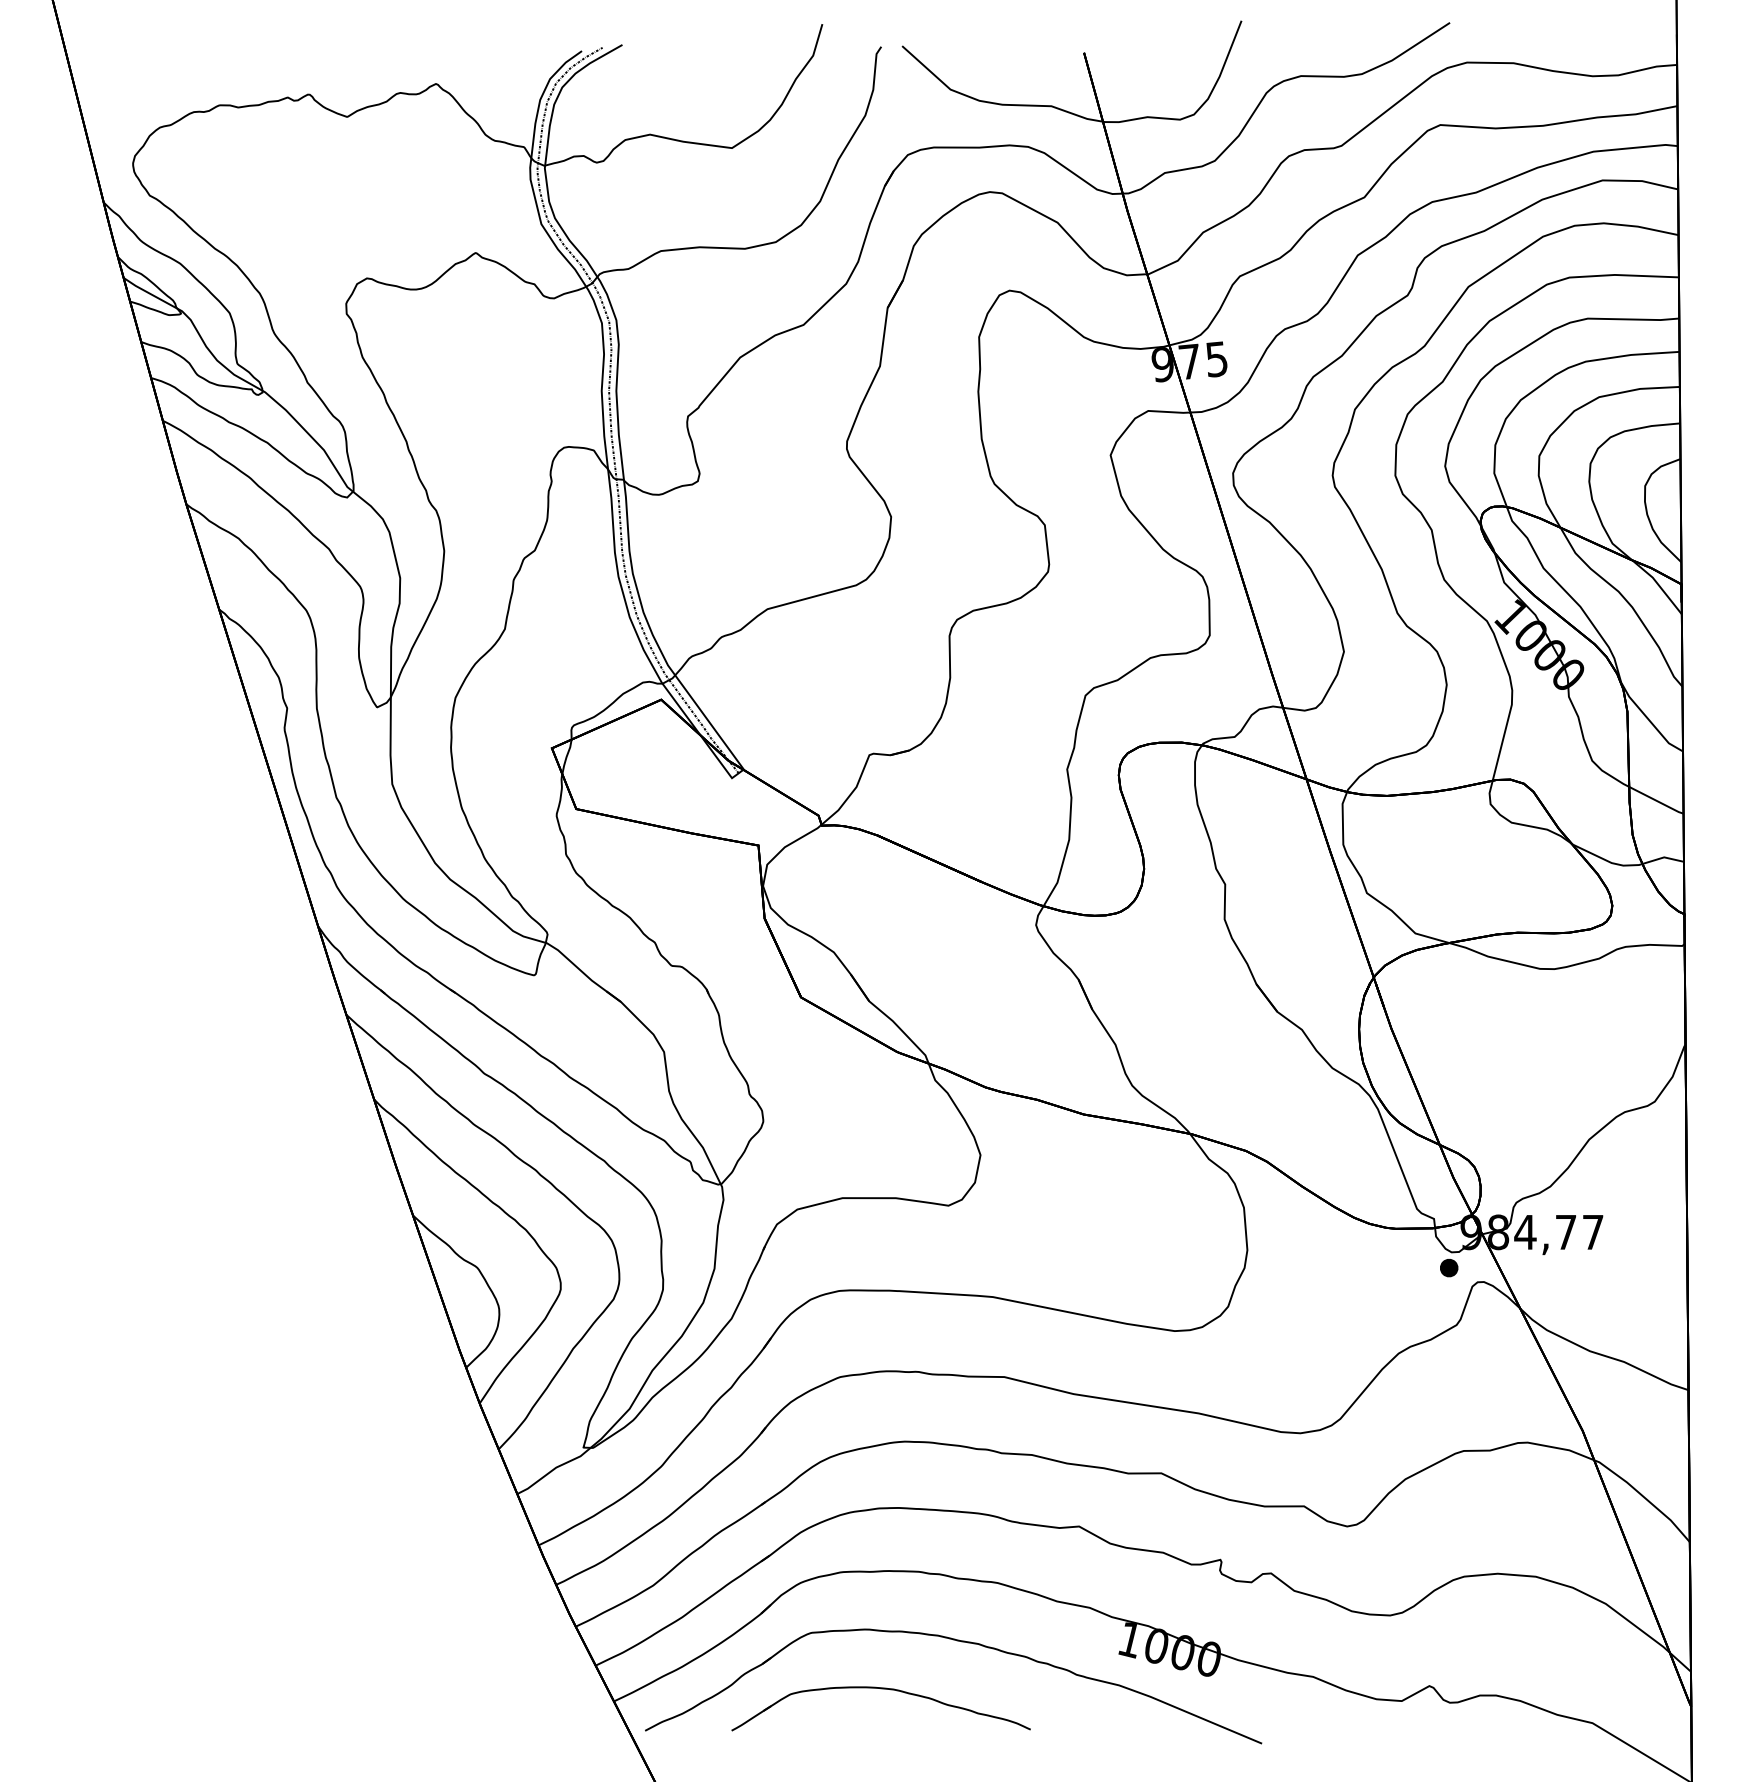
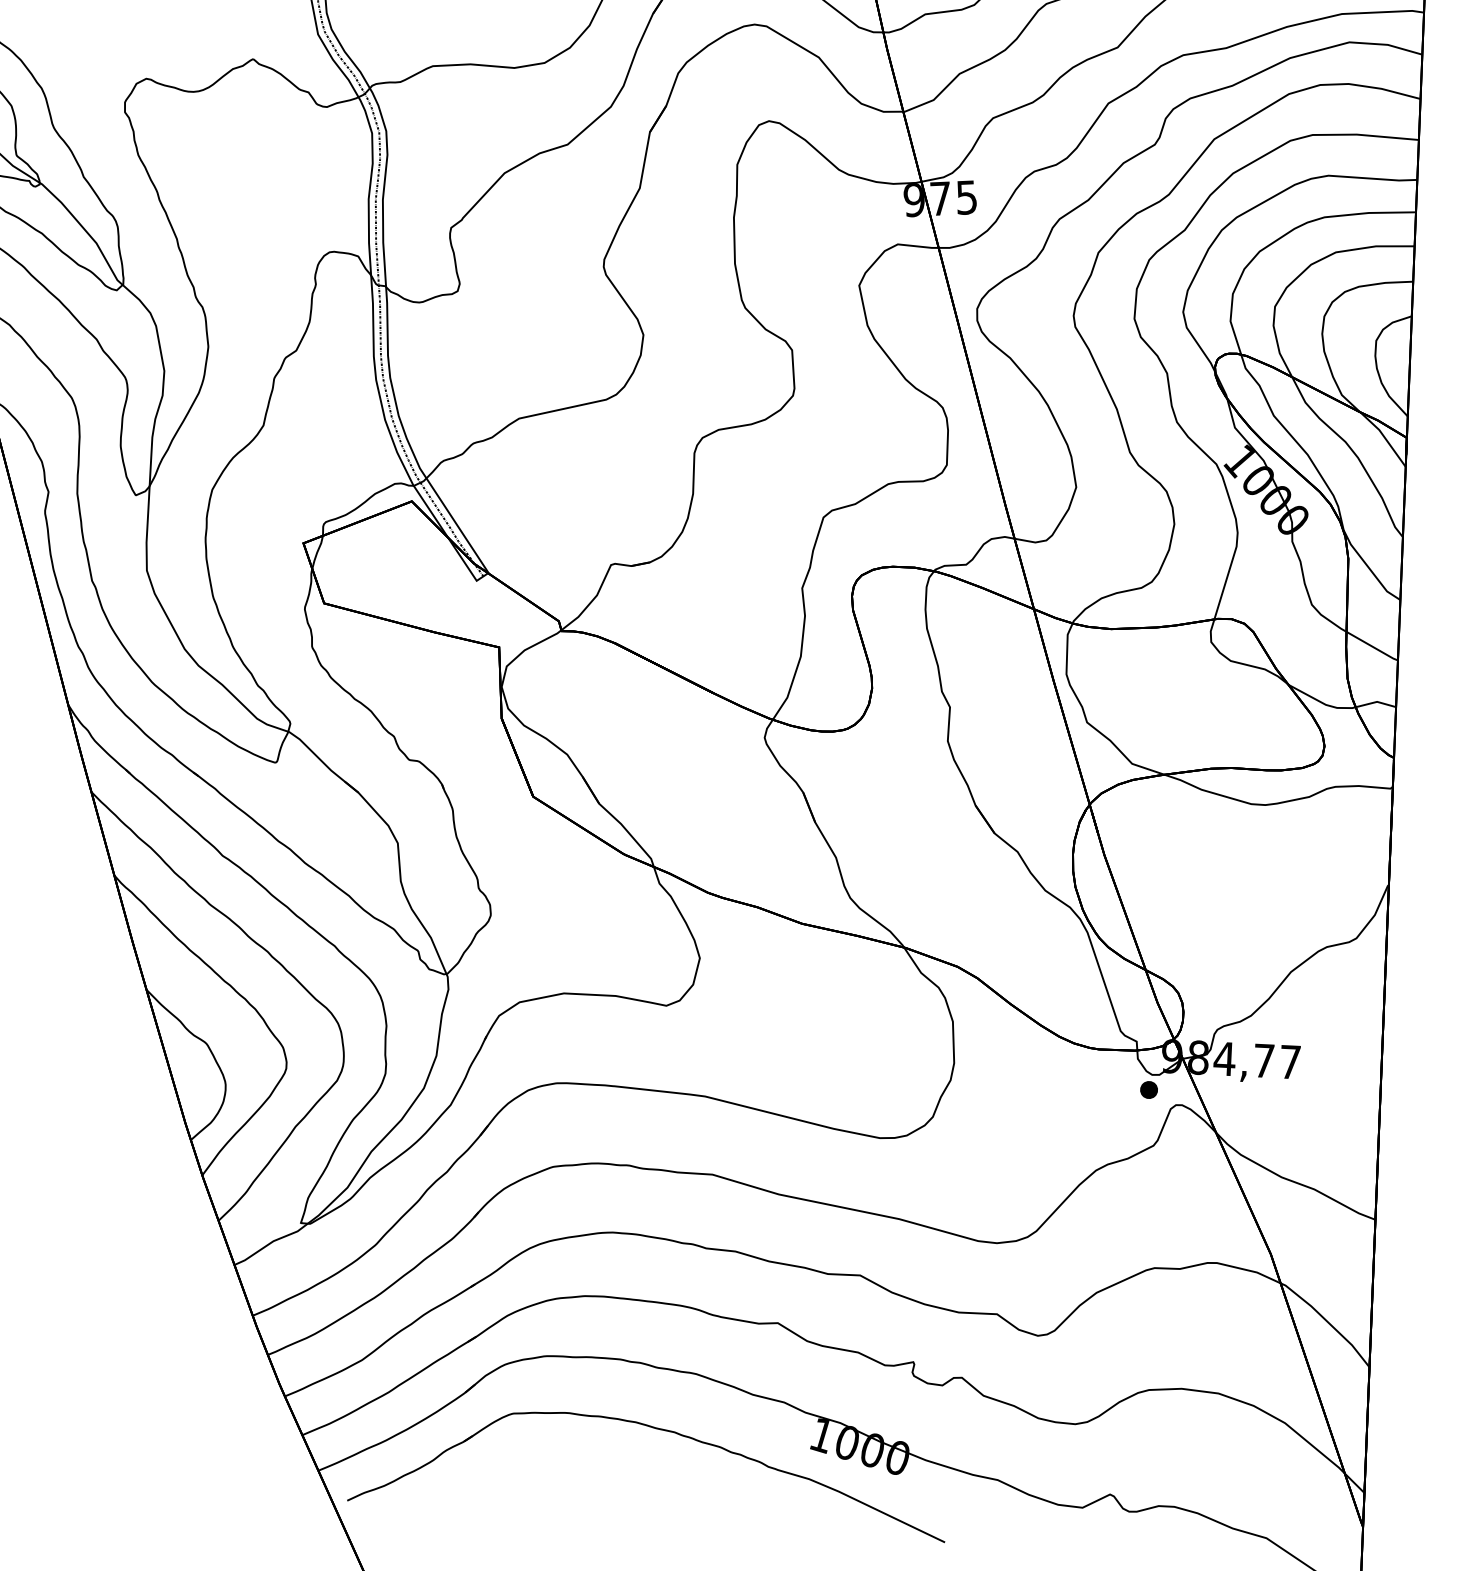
part: (880, 1689) -> (577, 1471), removed

